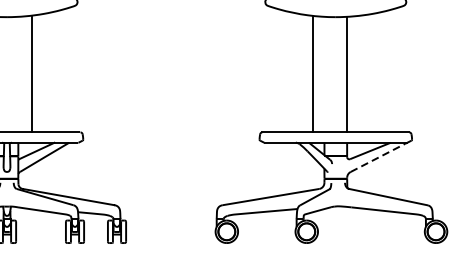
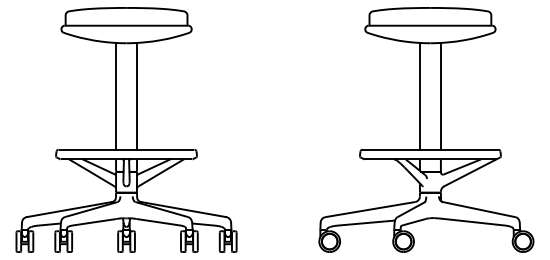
line: (32, 73) -> (137, 95), moved
line: (312, 73) -> (419, 95), moved
line: (378, 158) -> (469, 173), dashed -> solid

